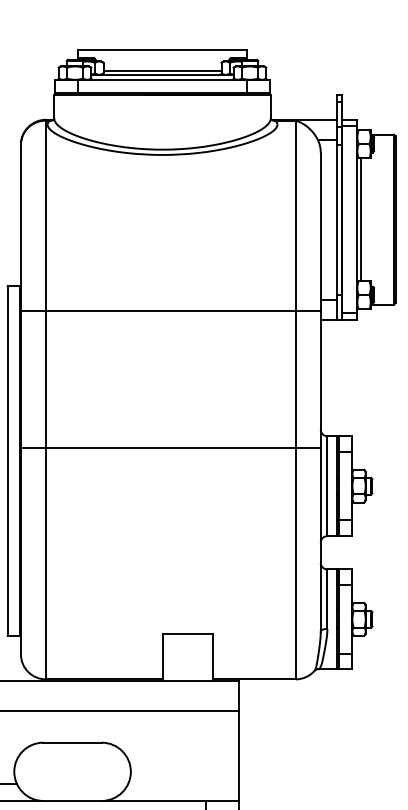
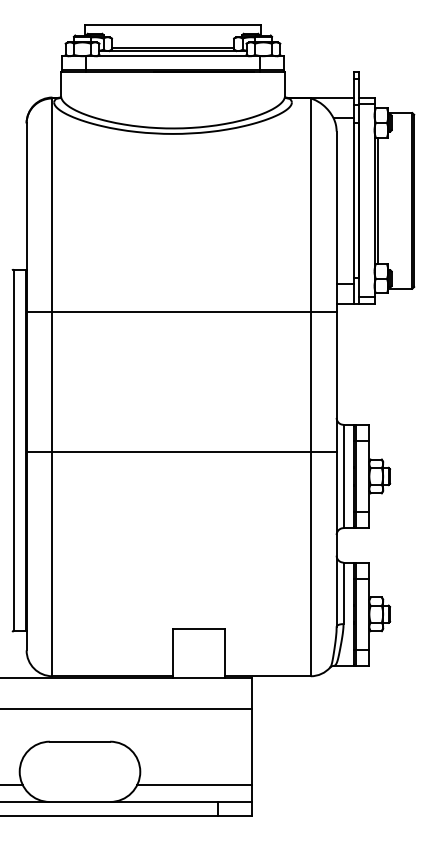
line: (170, 311) -> (181, 312), moved
line: (170, 448) -> (181, 452), moved
line: (183, 784) -> (194, 784), added

